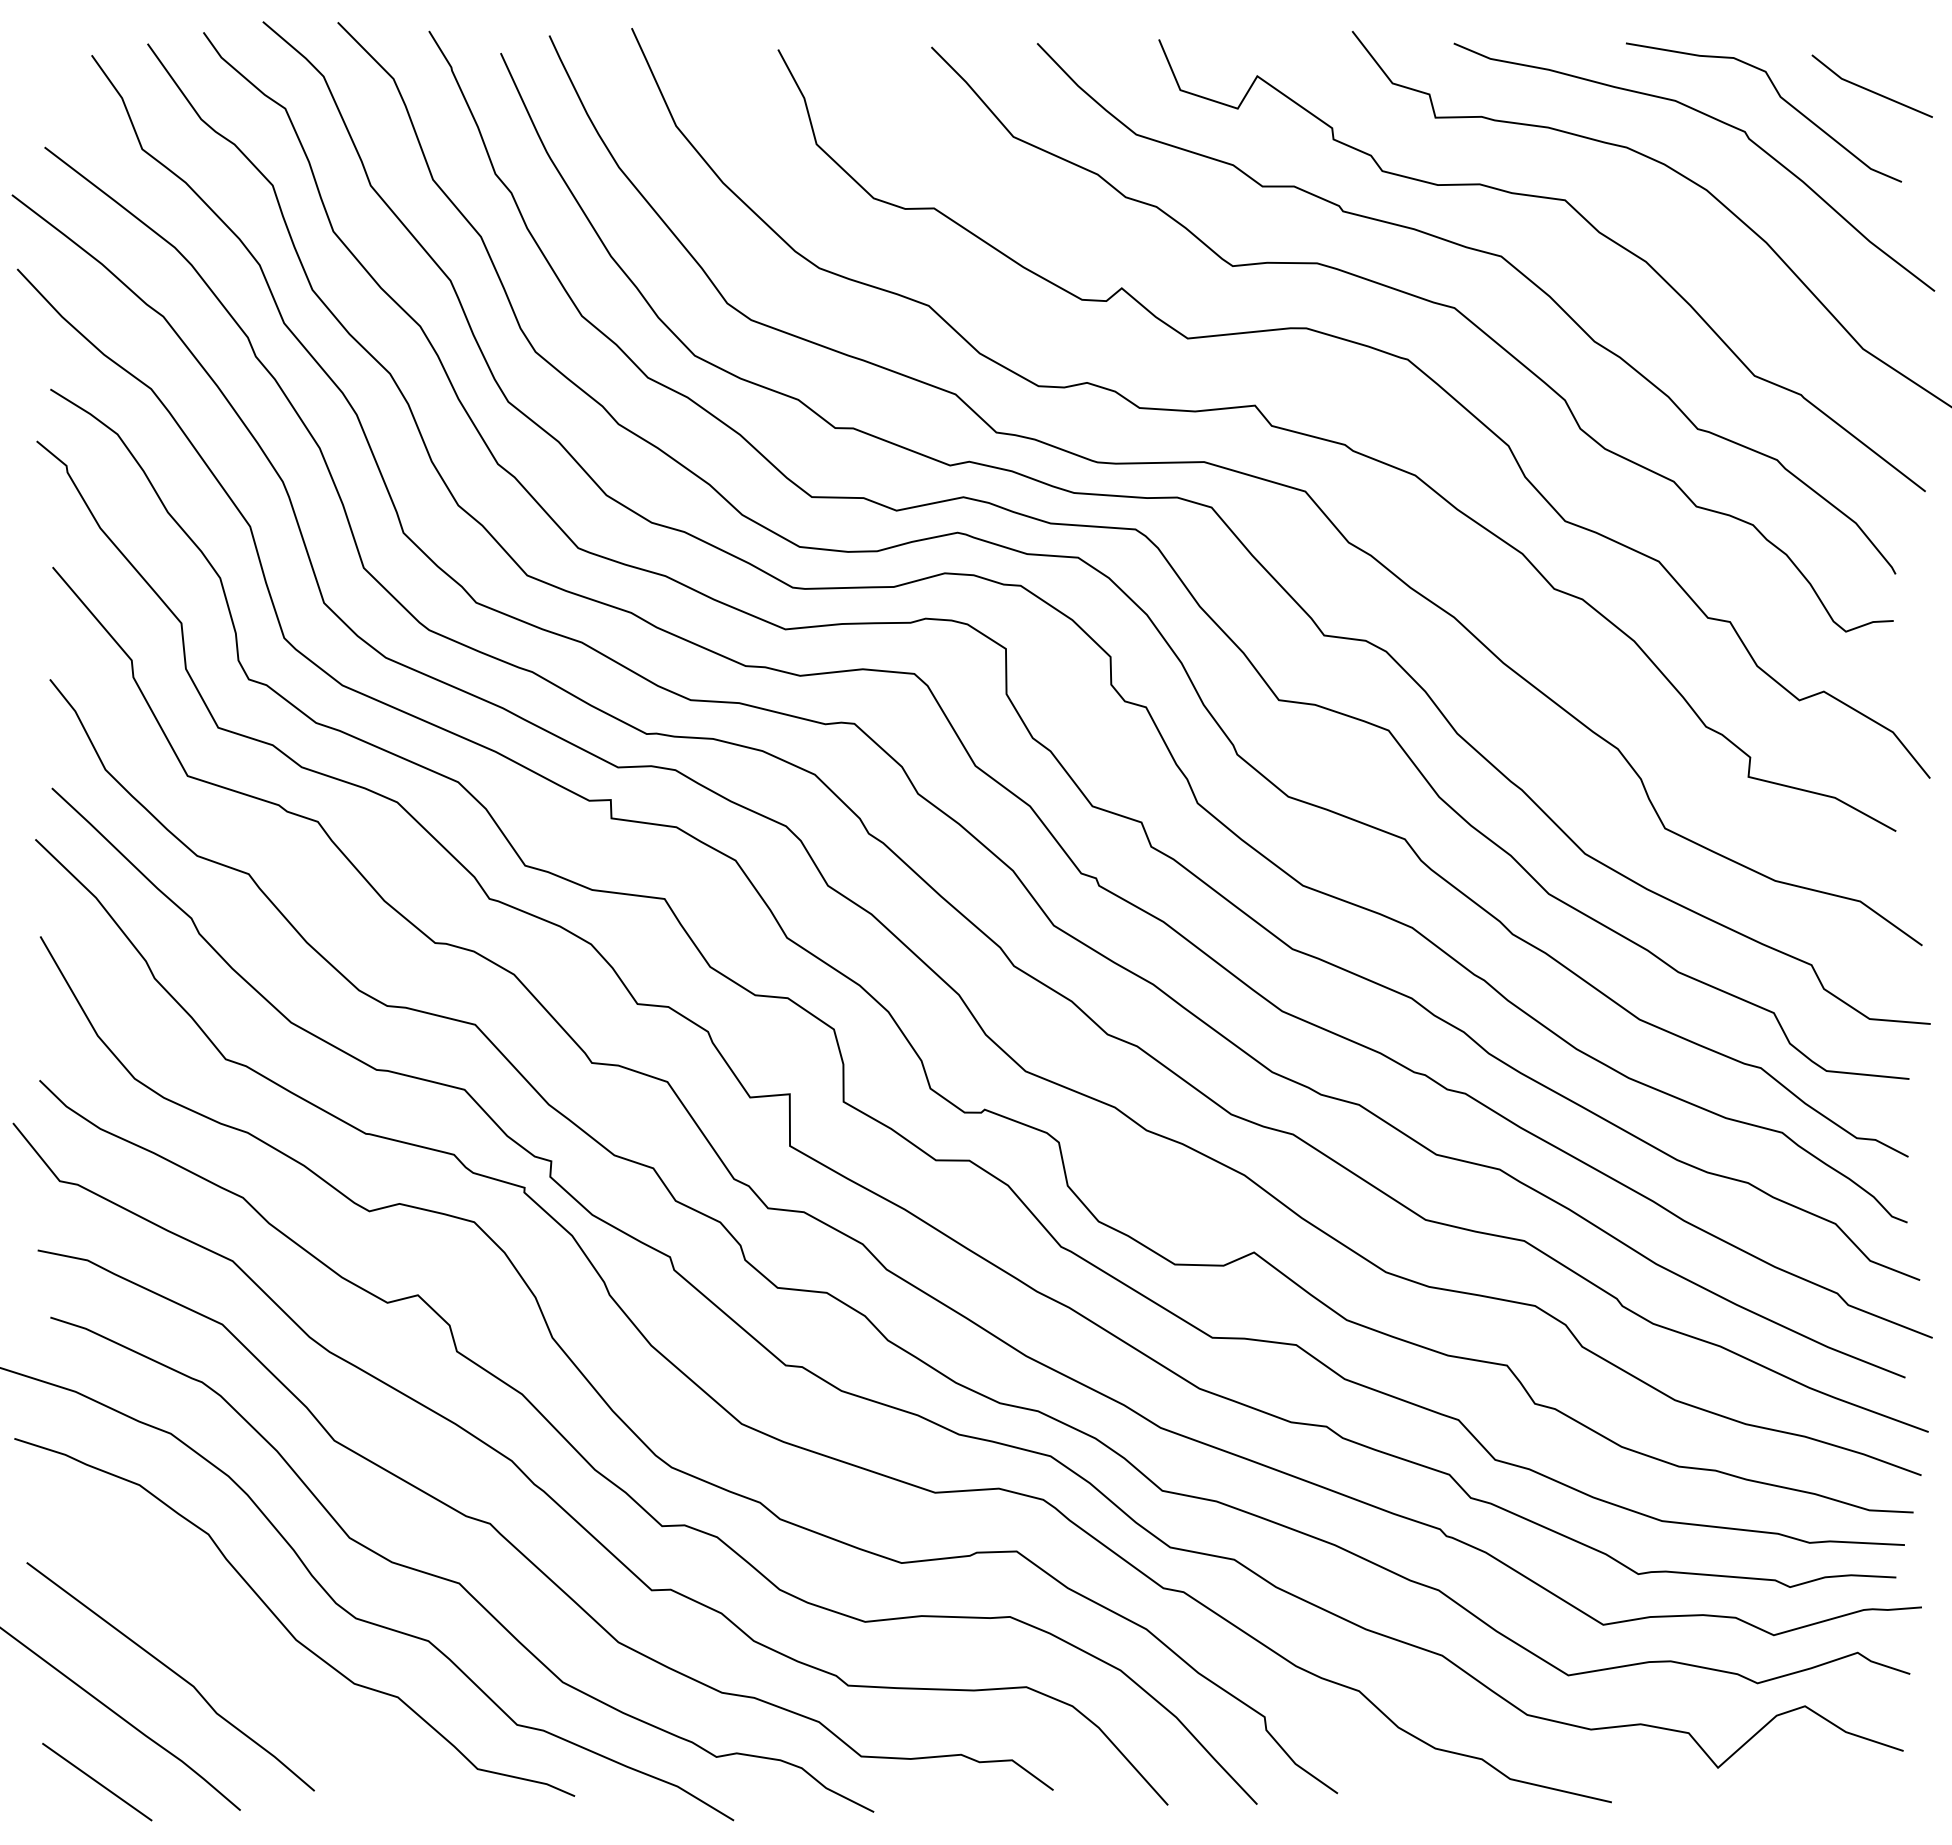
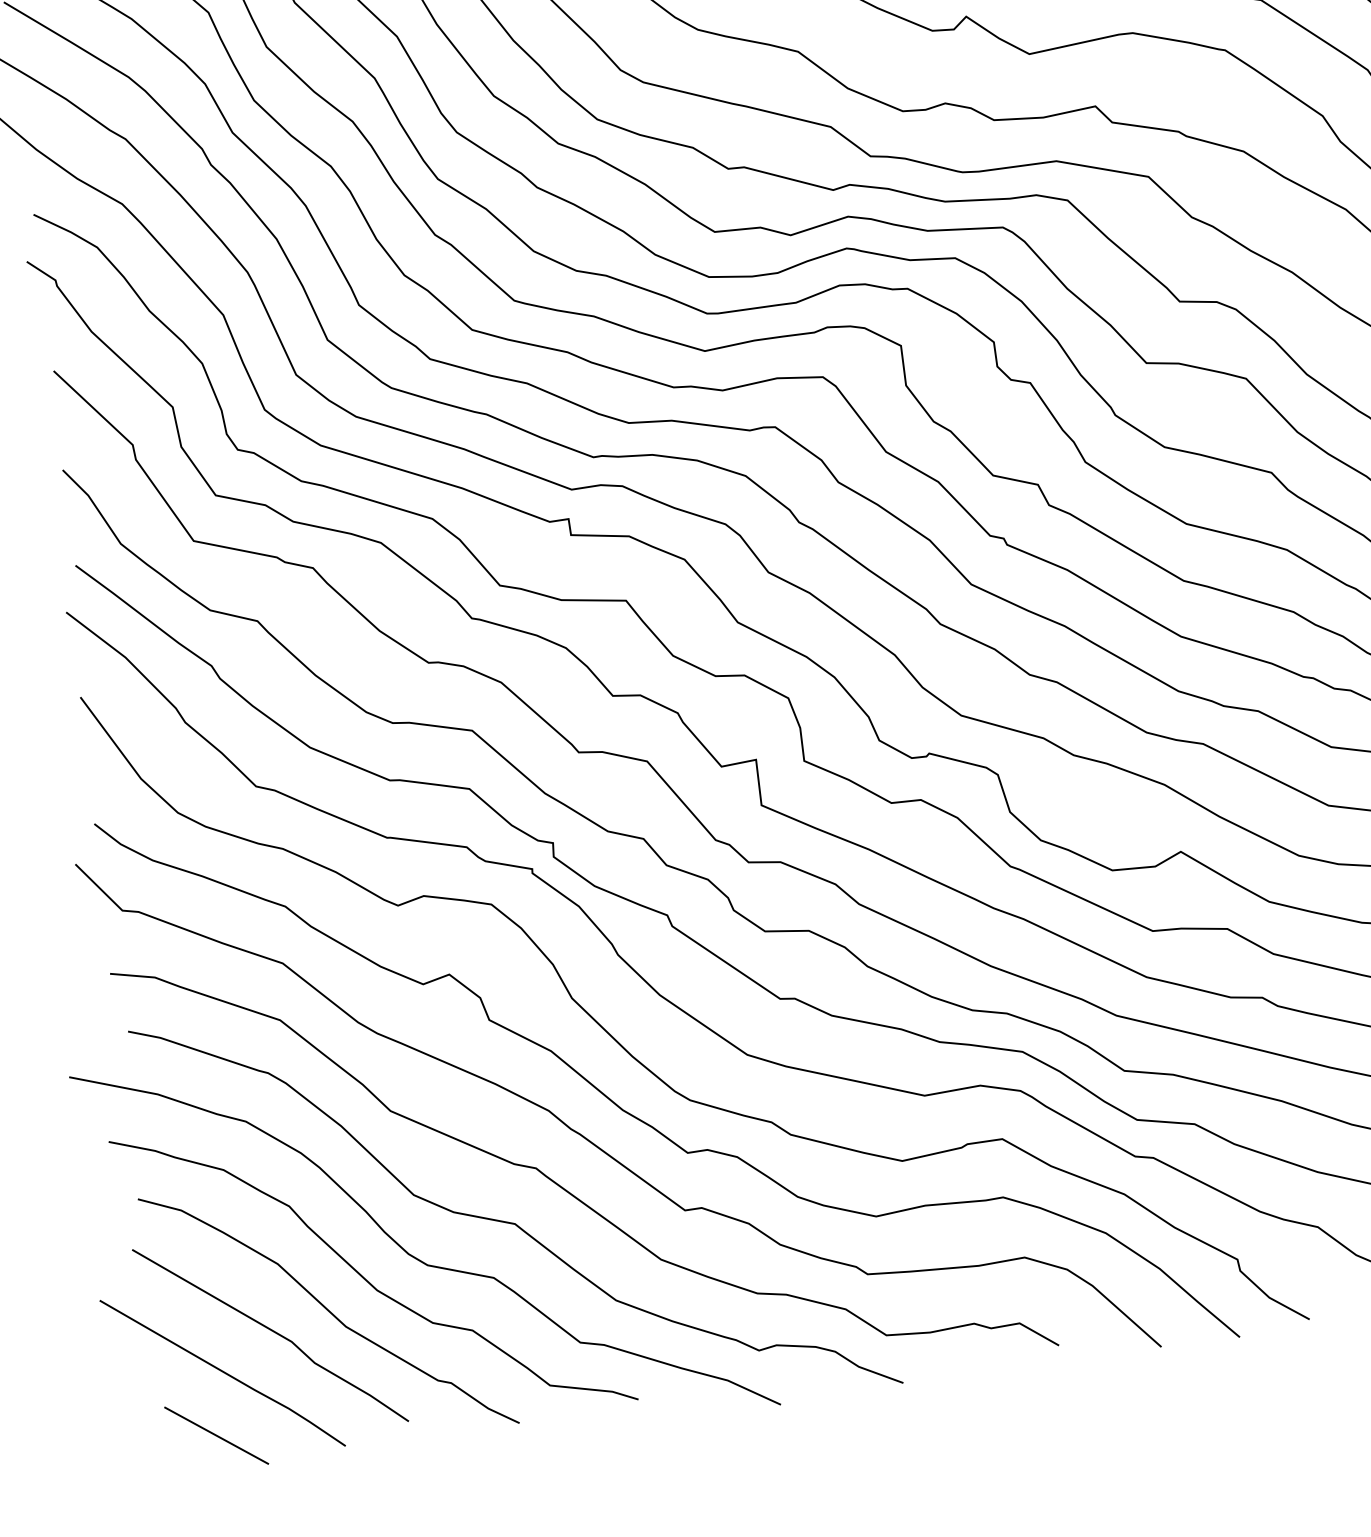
curve: (238, 1656) -> (328, 1310), added

